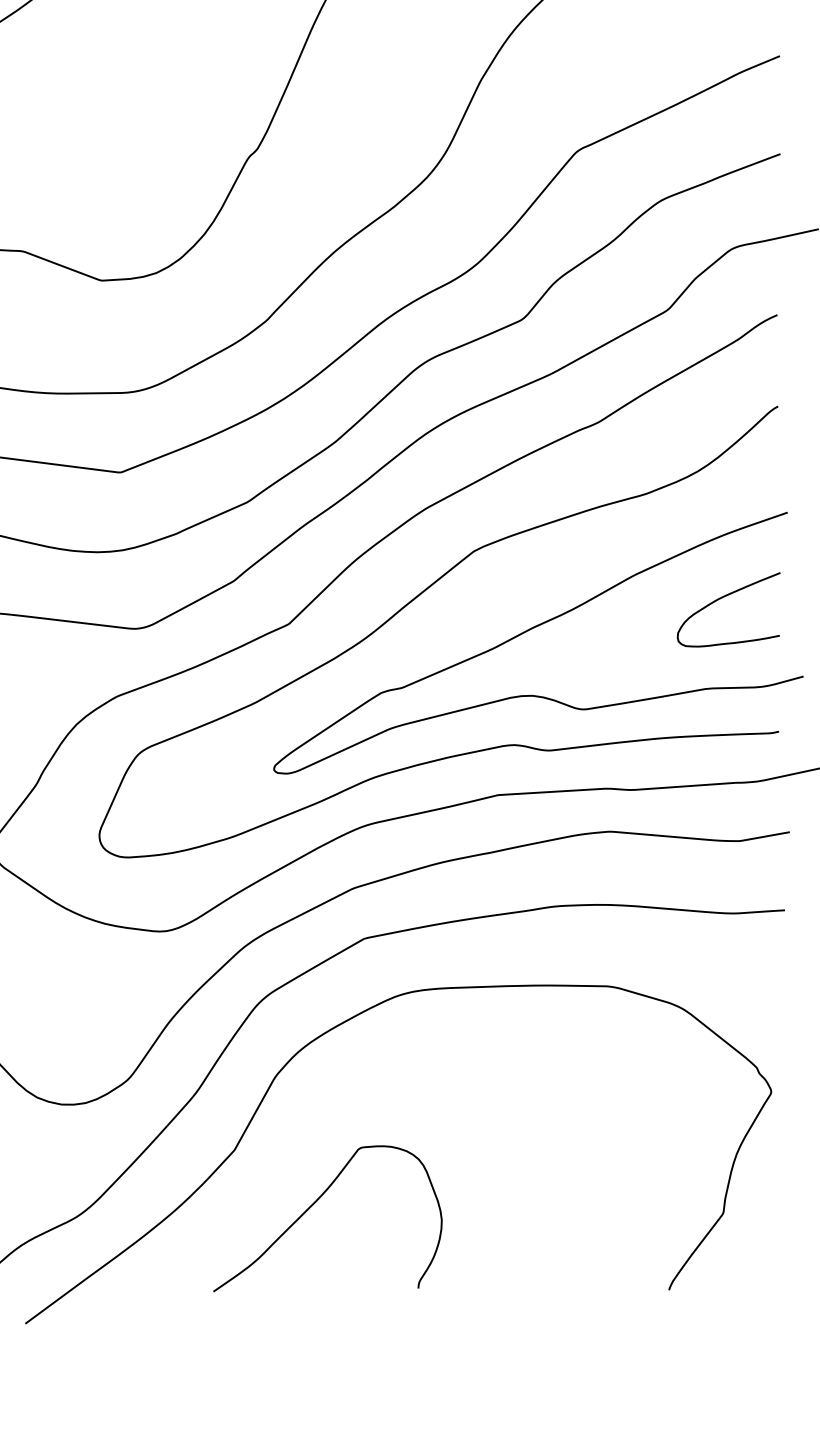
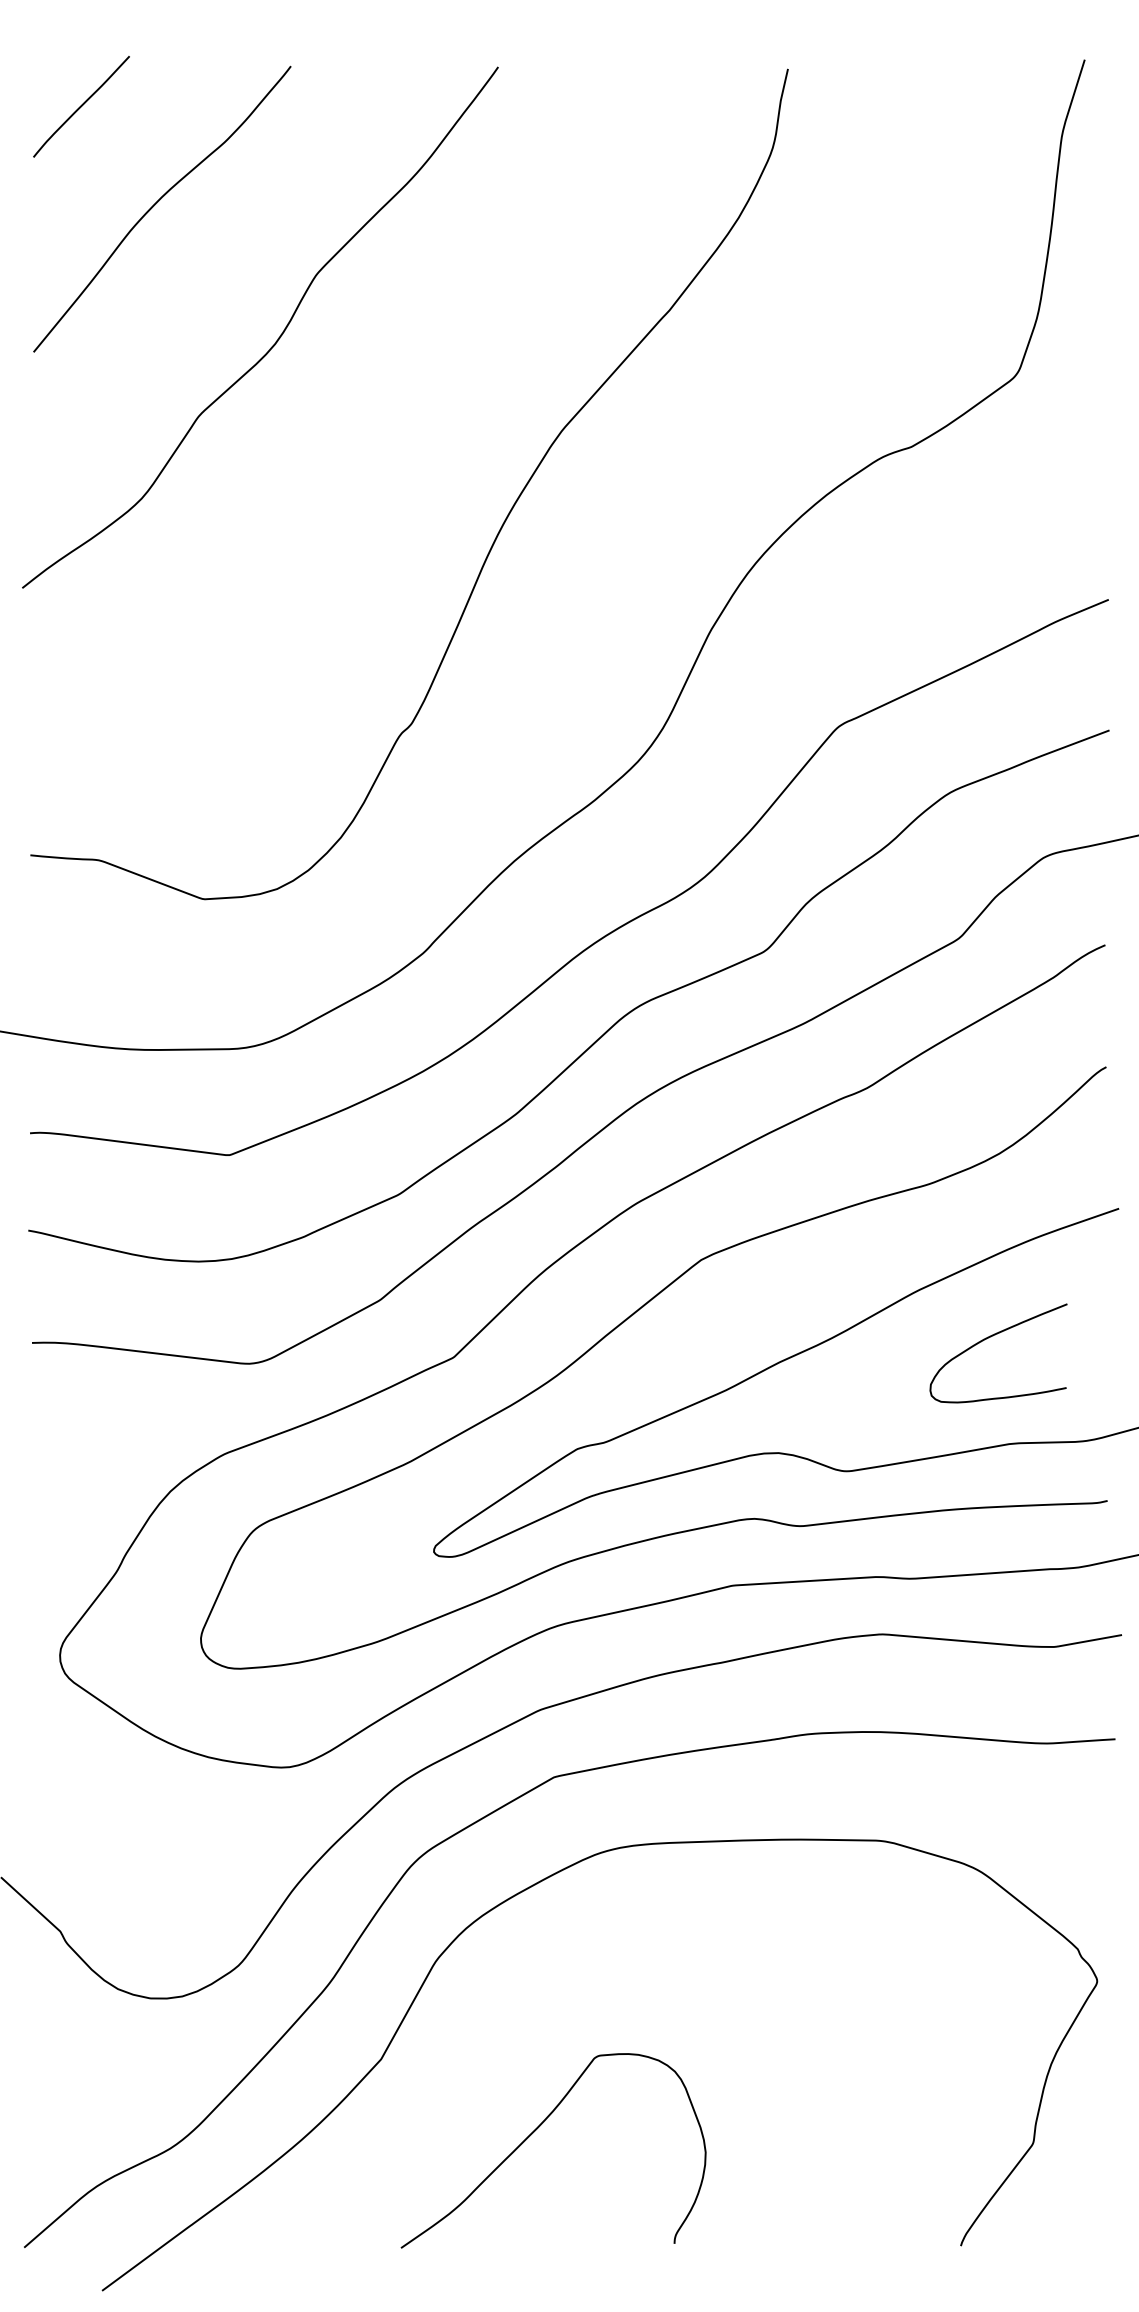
curve: (725, 597) -> (993, 1336), moved
curve: (314, 1204) -> (535, 2131), moved

